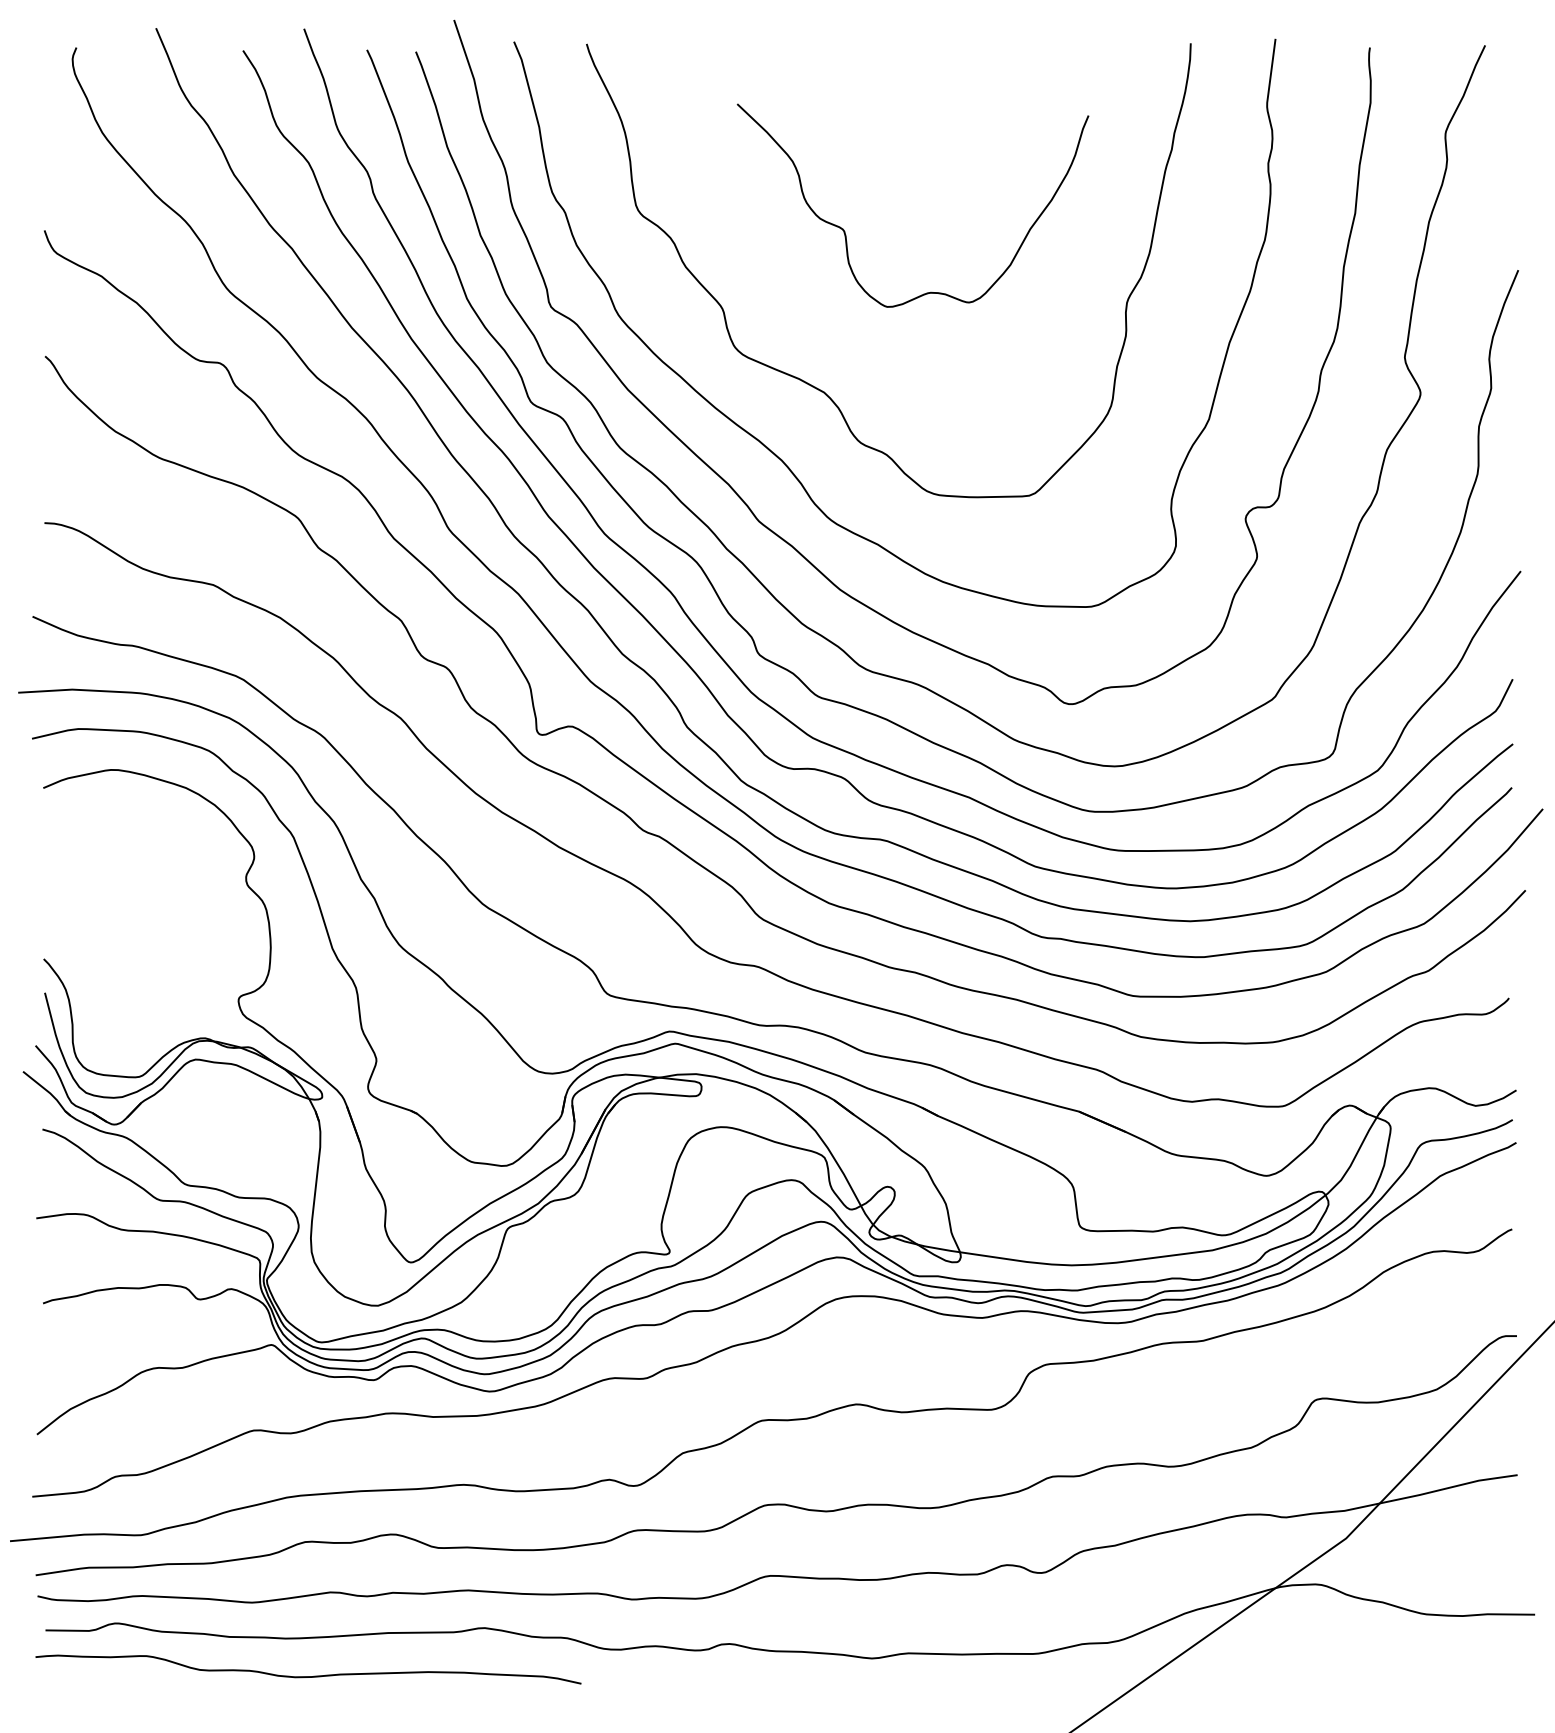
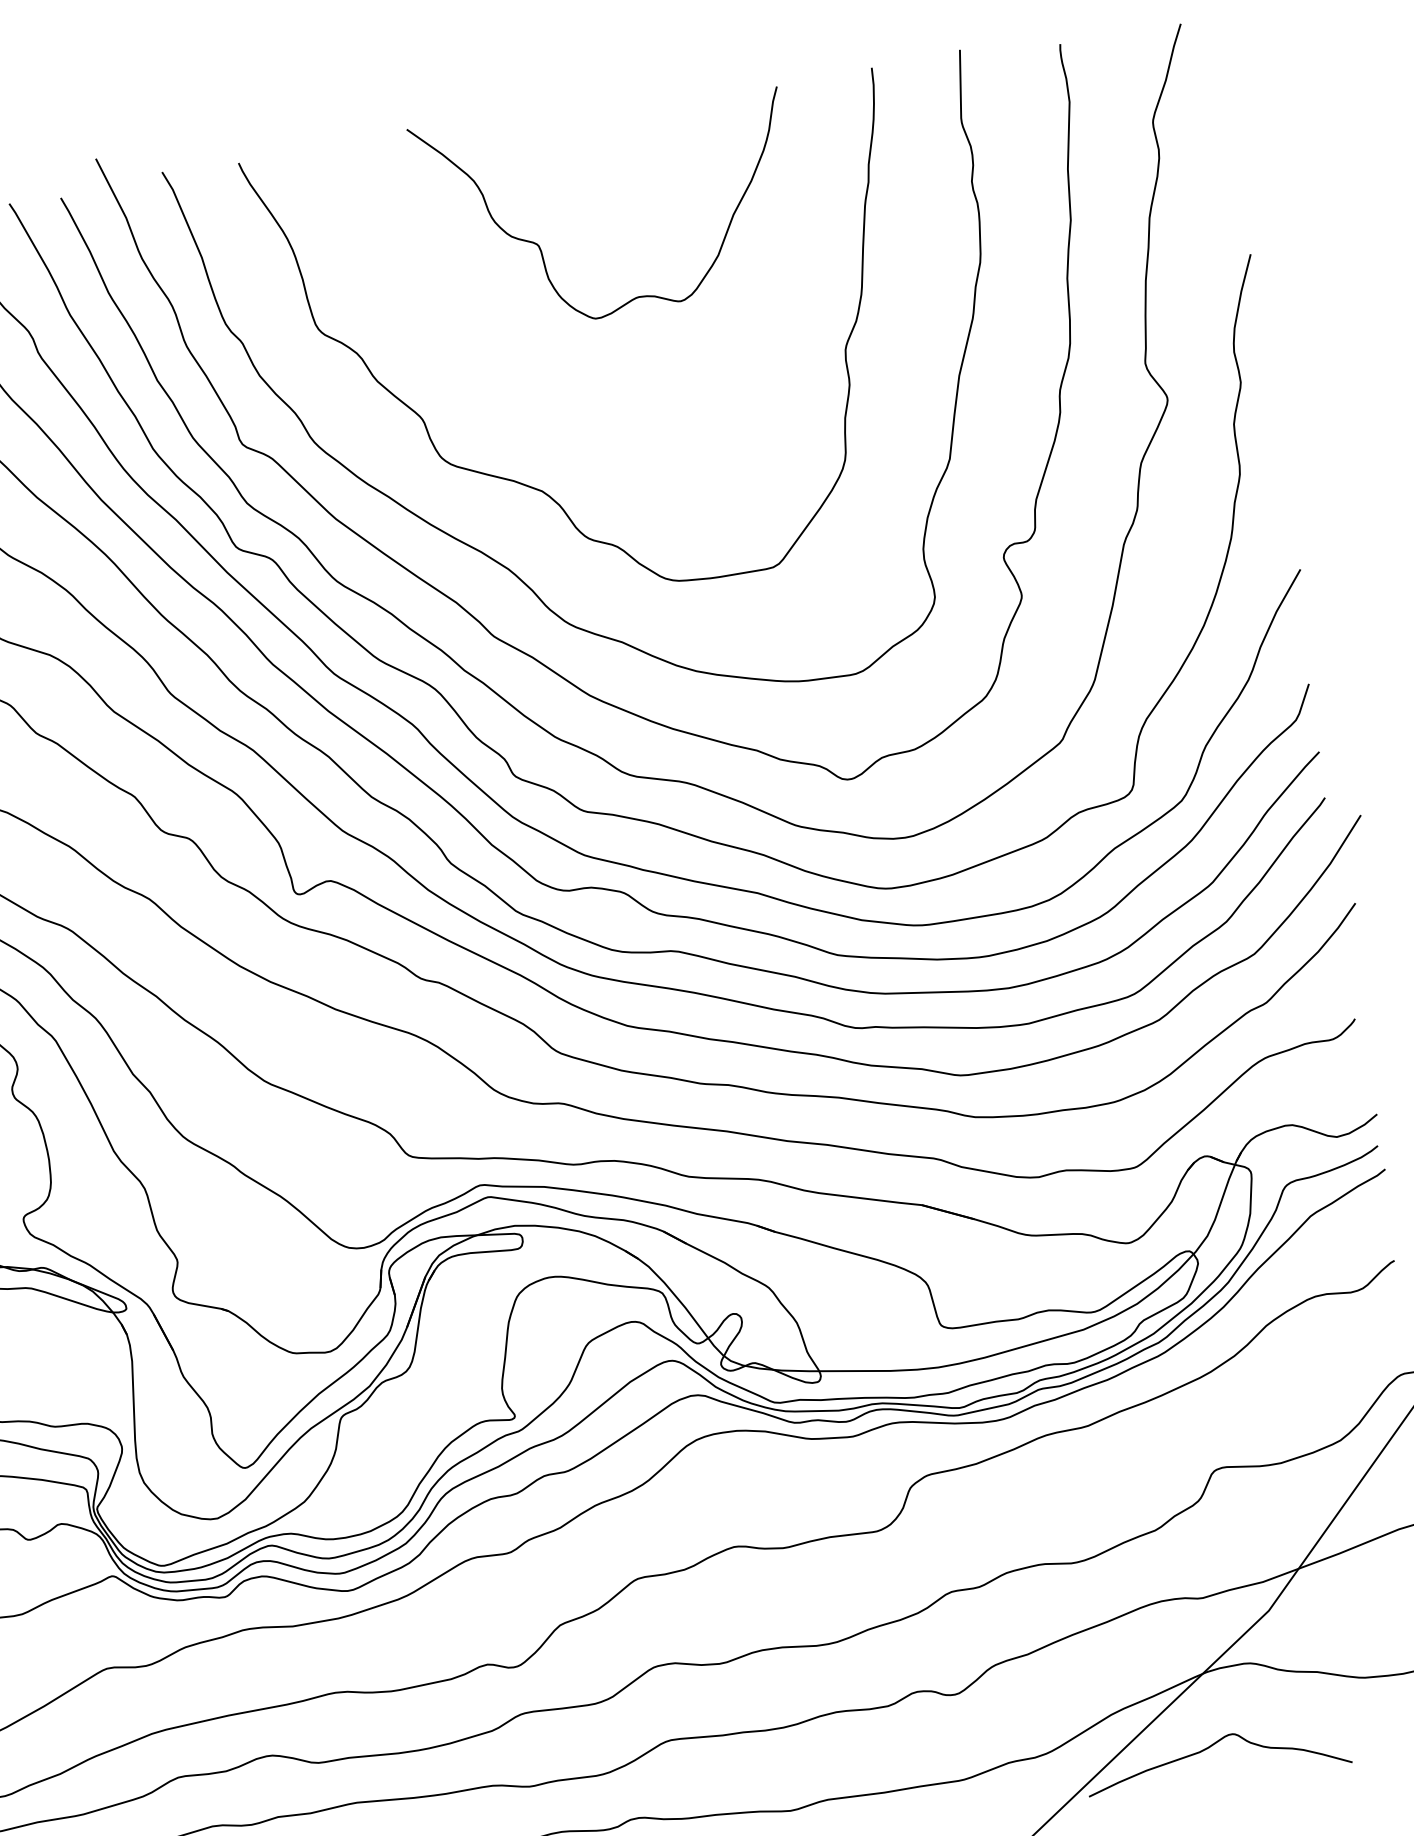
curve: (845, 231) -> (540, 246), moved
curve: (1271, 1658) -> (1209, 1748), added

